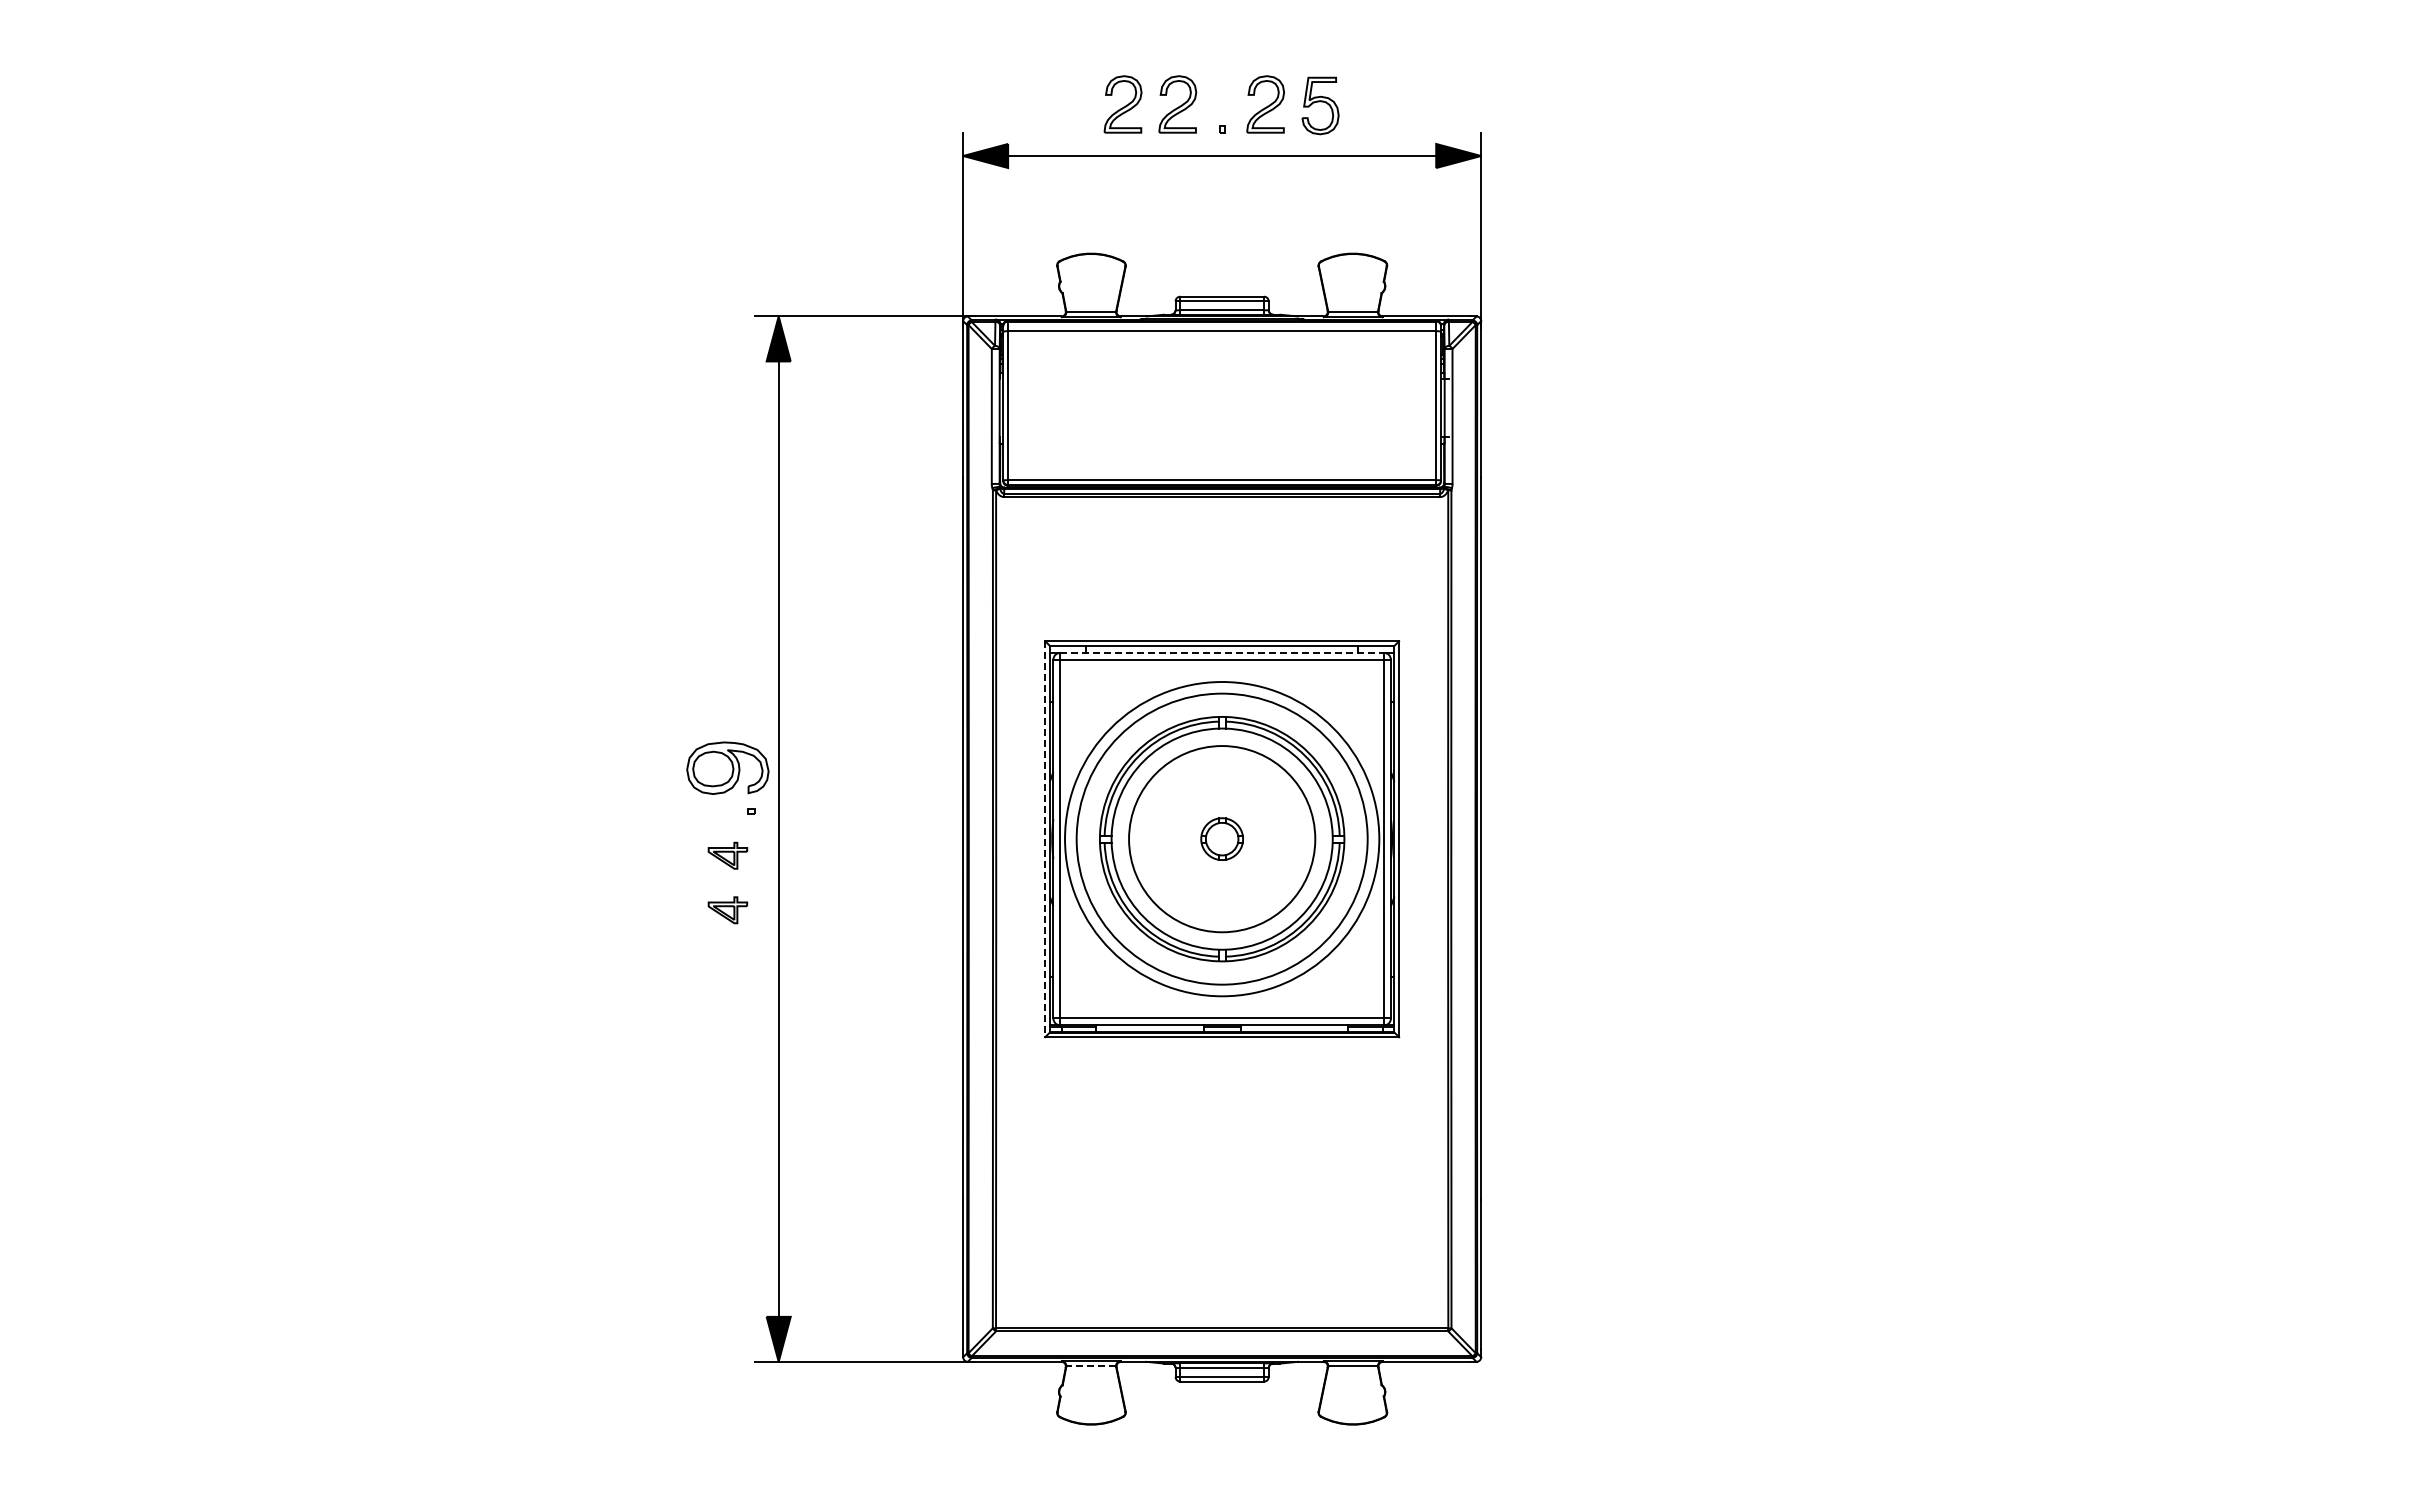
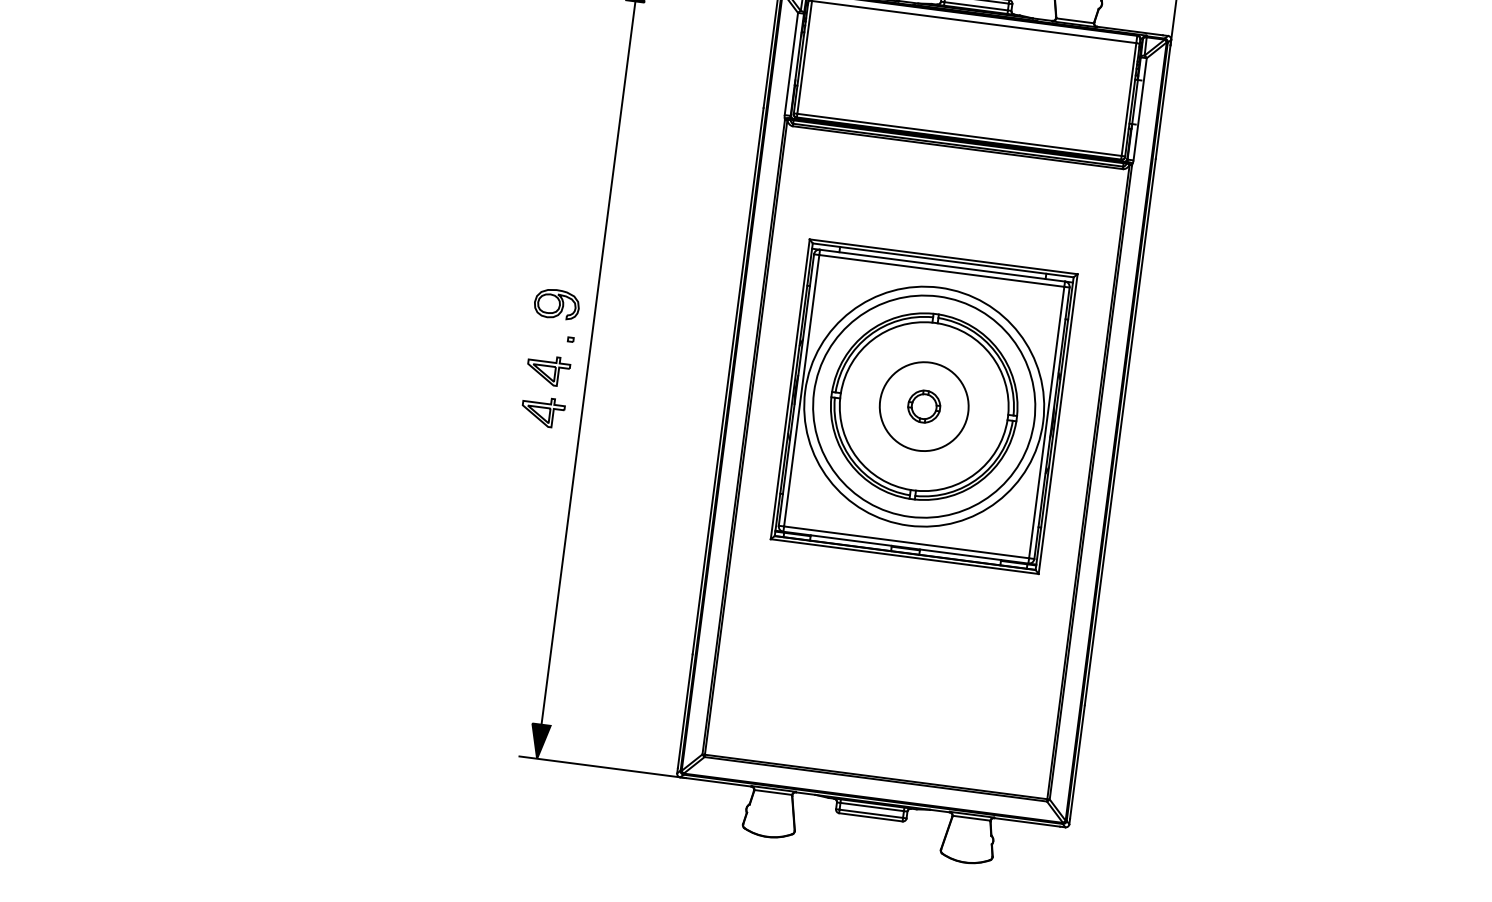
line: (1222, 652) -> (942, 265), dashed -> solid
part: (727, 767) -> (556, 303), size x0.71
circle: (1221, 838) -> (923, 406), size x0.62
line: (1045, 839) -> (790, 389), dashed -> solid
part: (727, 855) -> (548, 370), size x1.43
part: (727, 909) -> (542, 411), size x1.43
line: (1091, 1365) -> (773, 792), dashed -> solid

